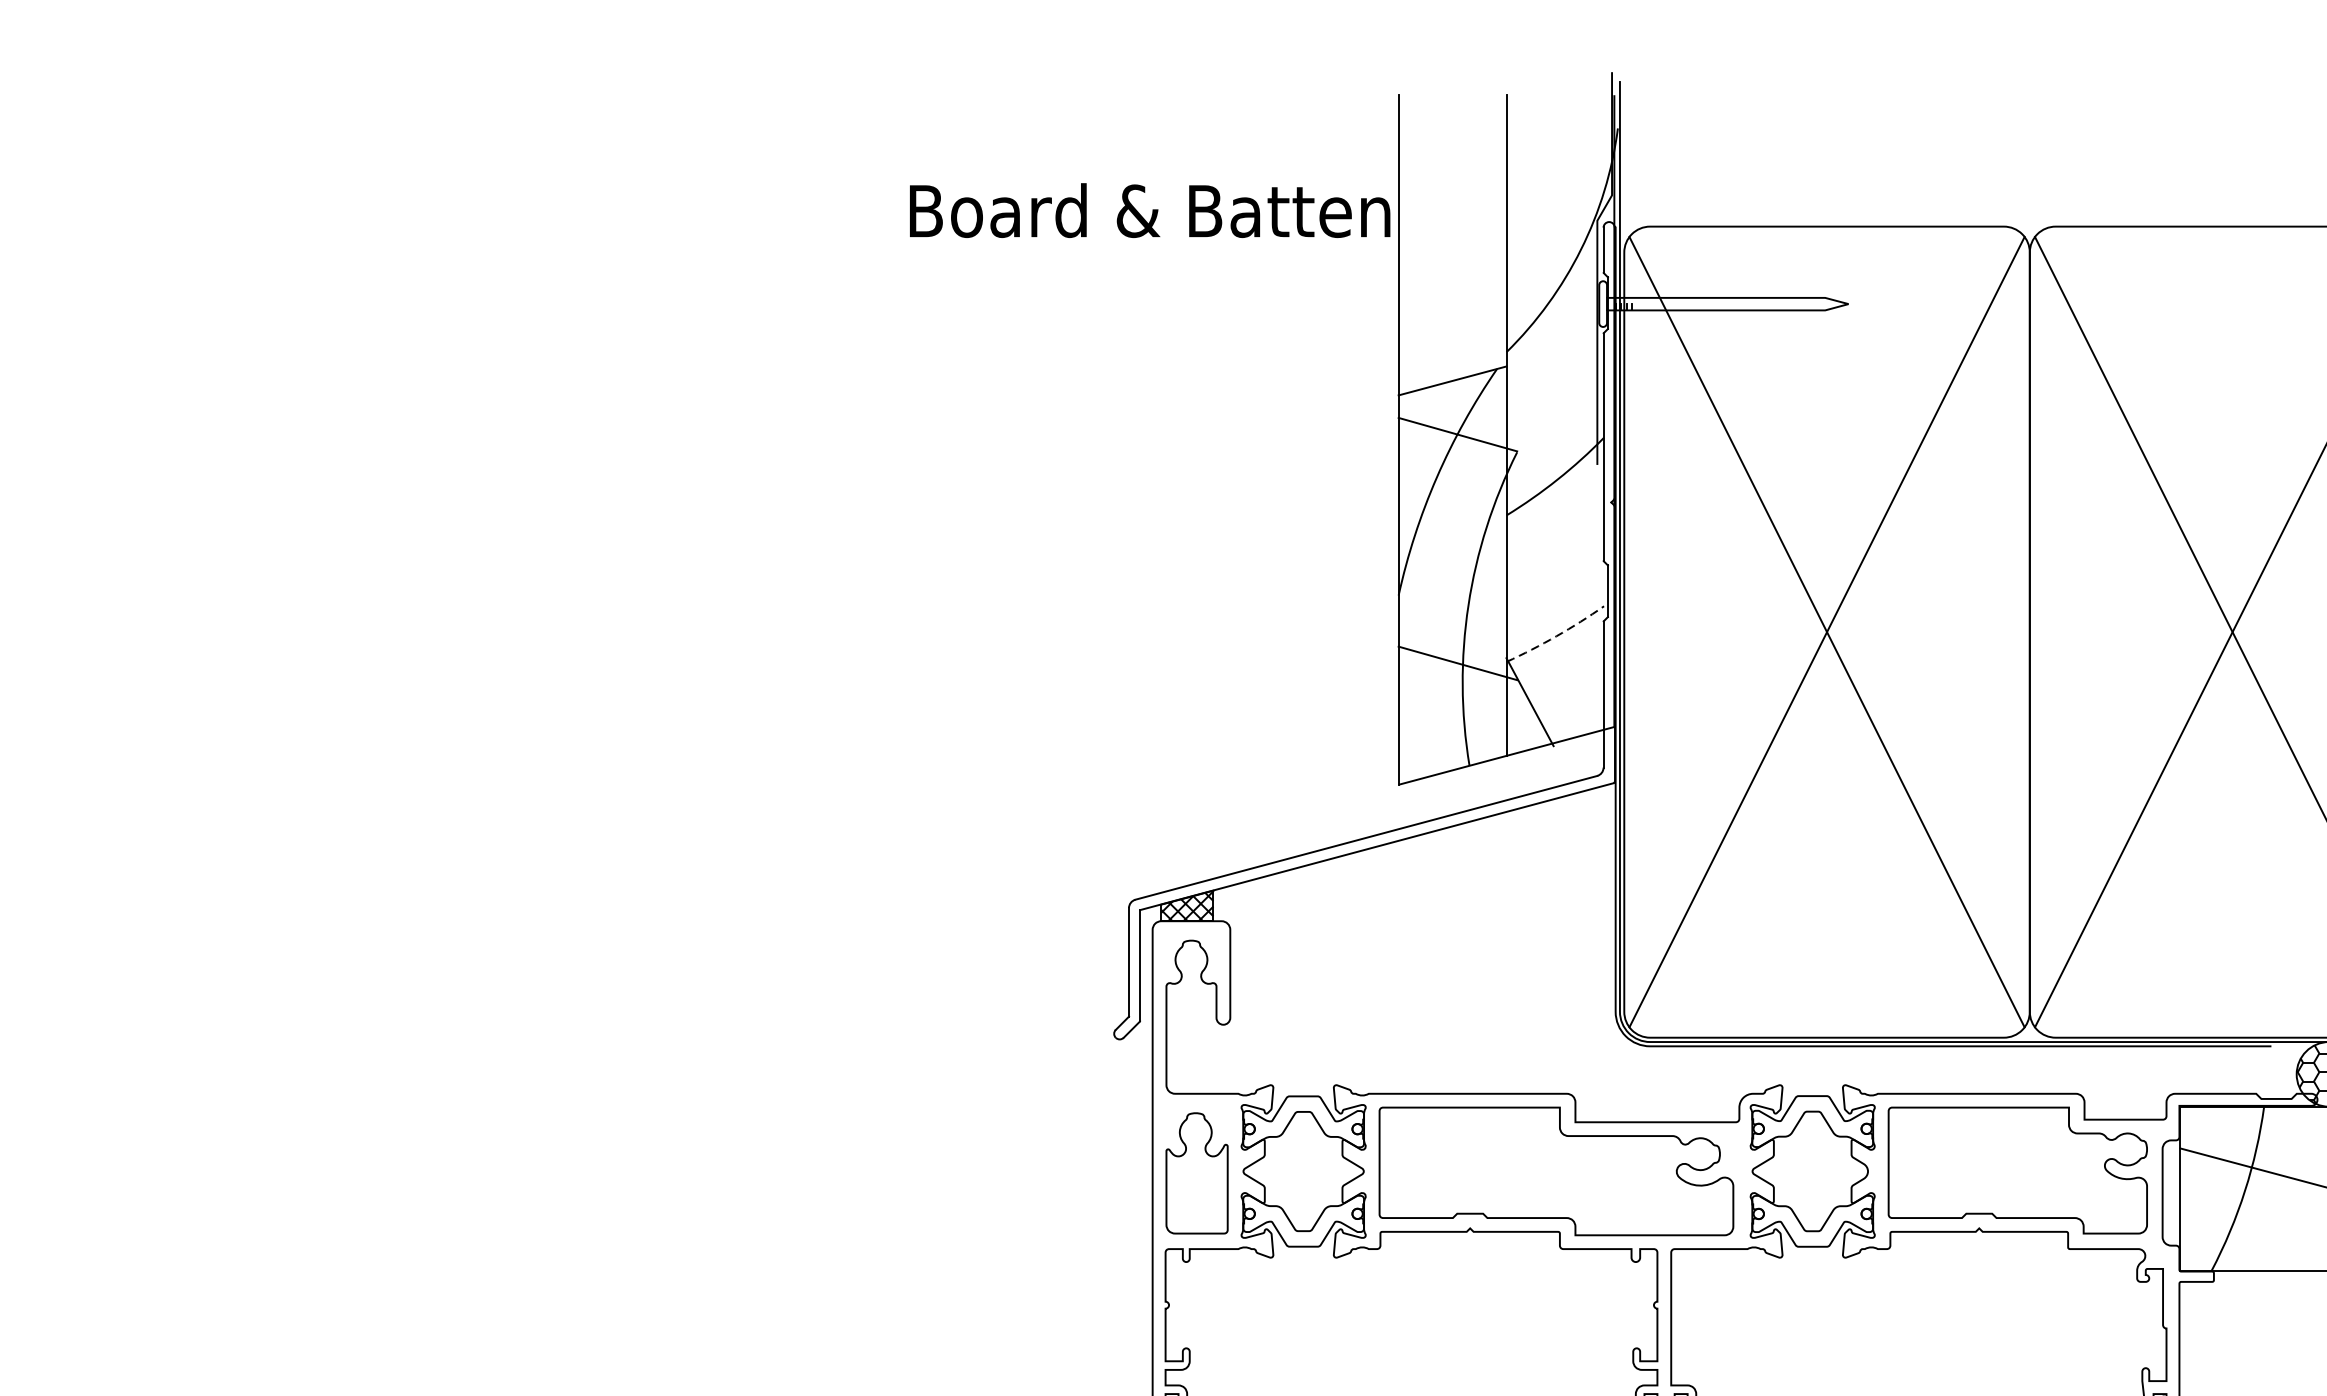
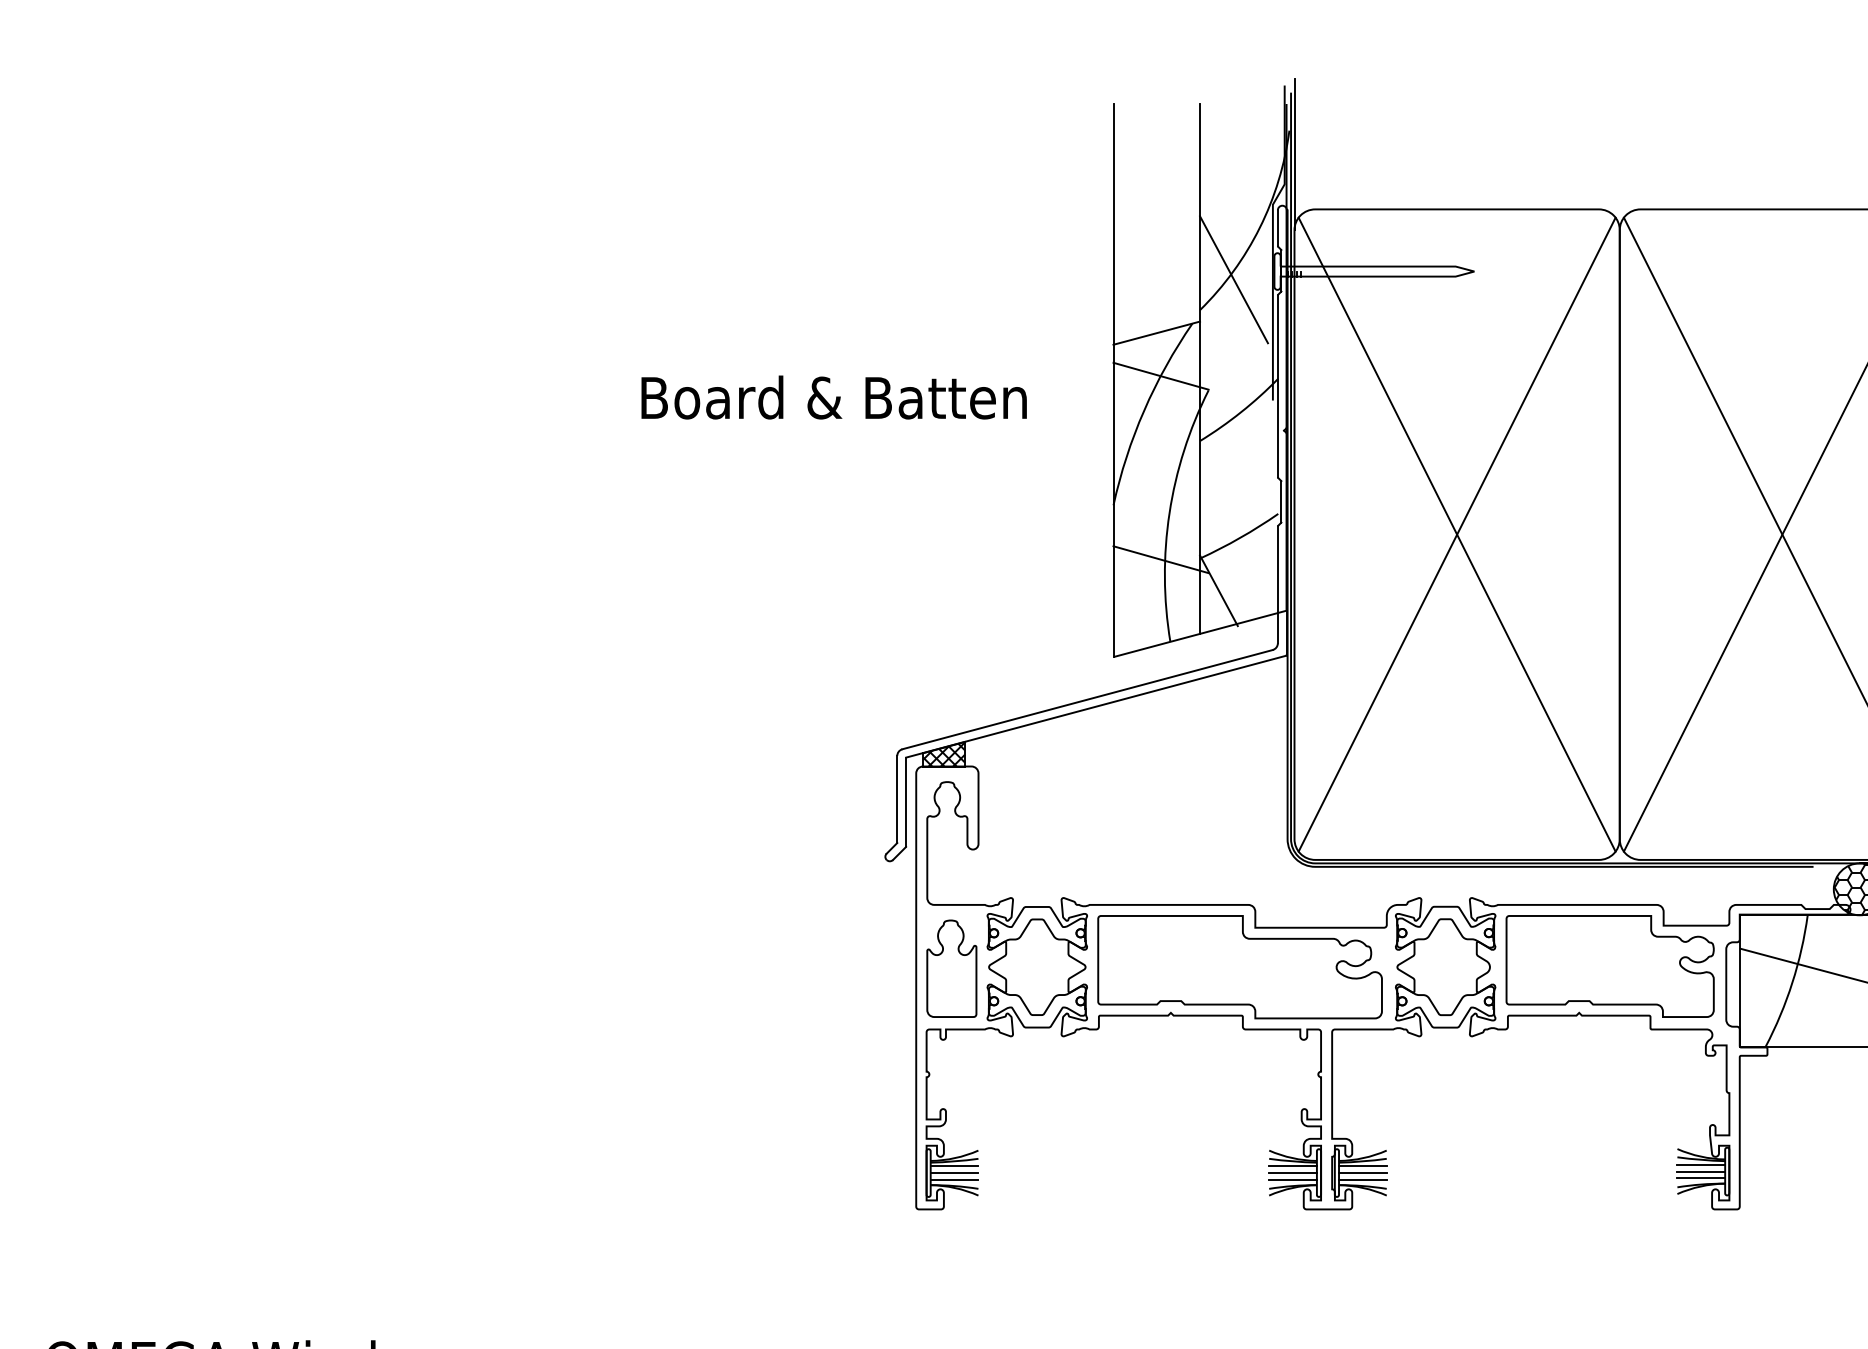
line: (1624, 158) -> (1294, 154), added
text: (1149, 210) -> (833, 397), moved
line: (1548, 314) -> (1233, 279), added
arc: (1556, 635) -> (1240, 537), dashed -> solid

